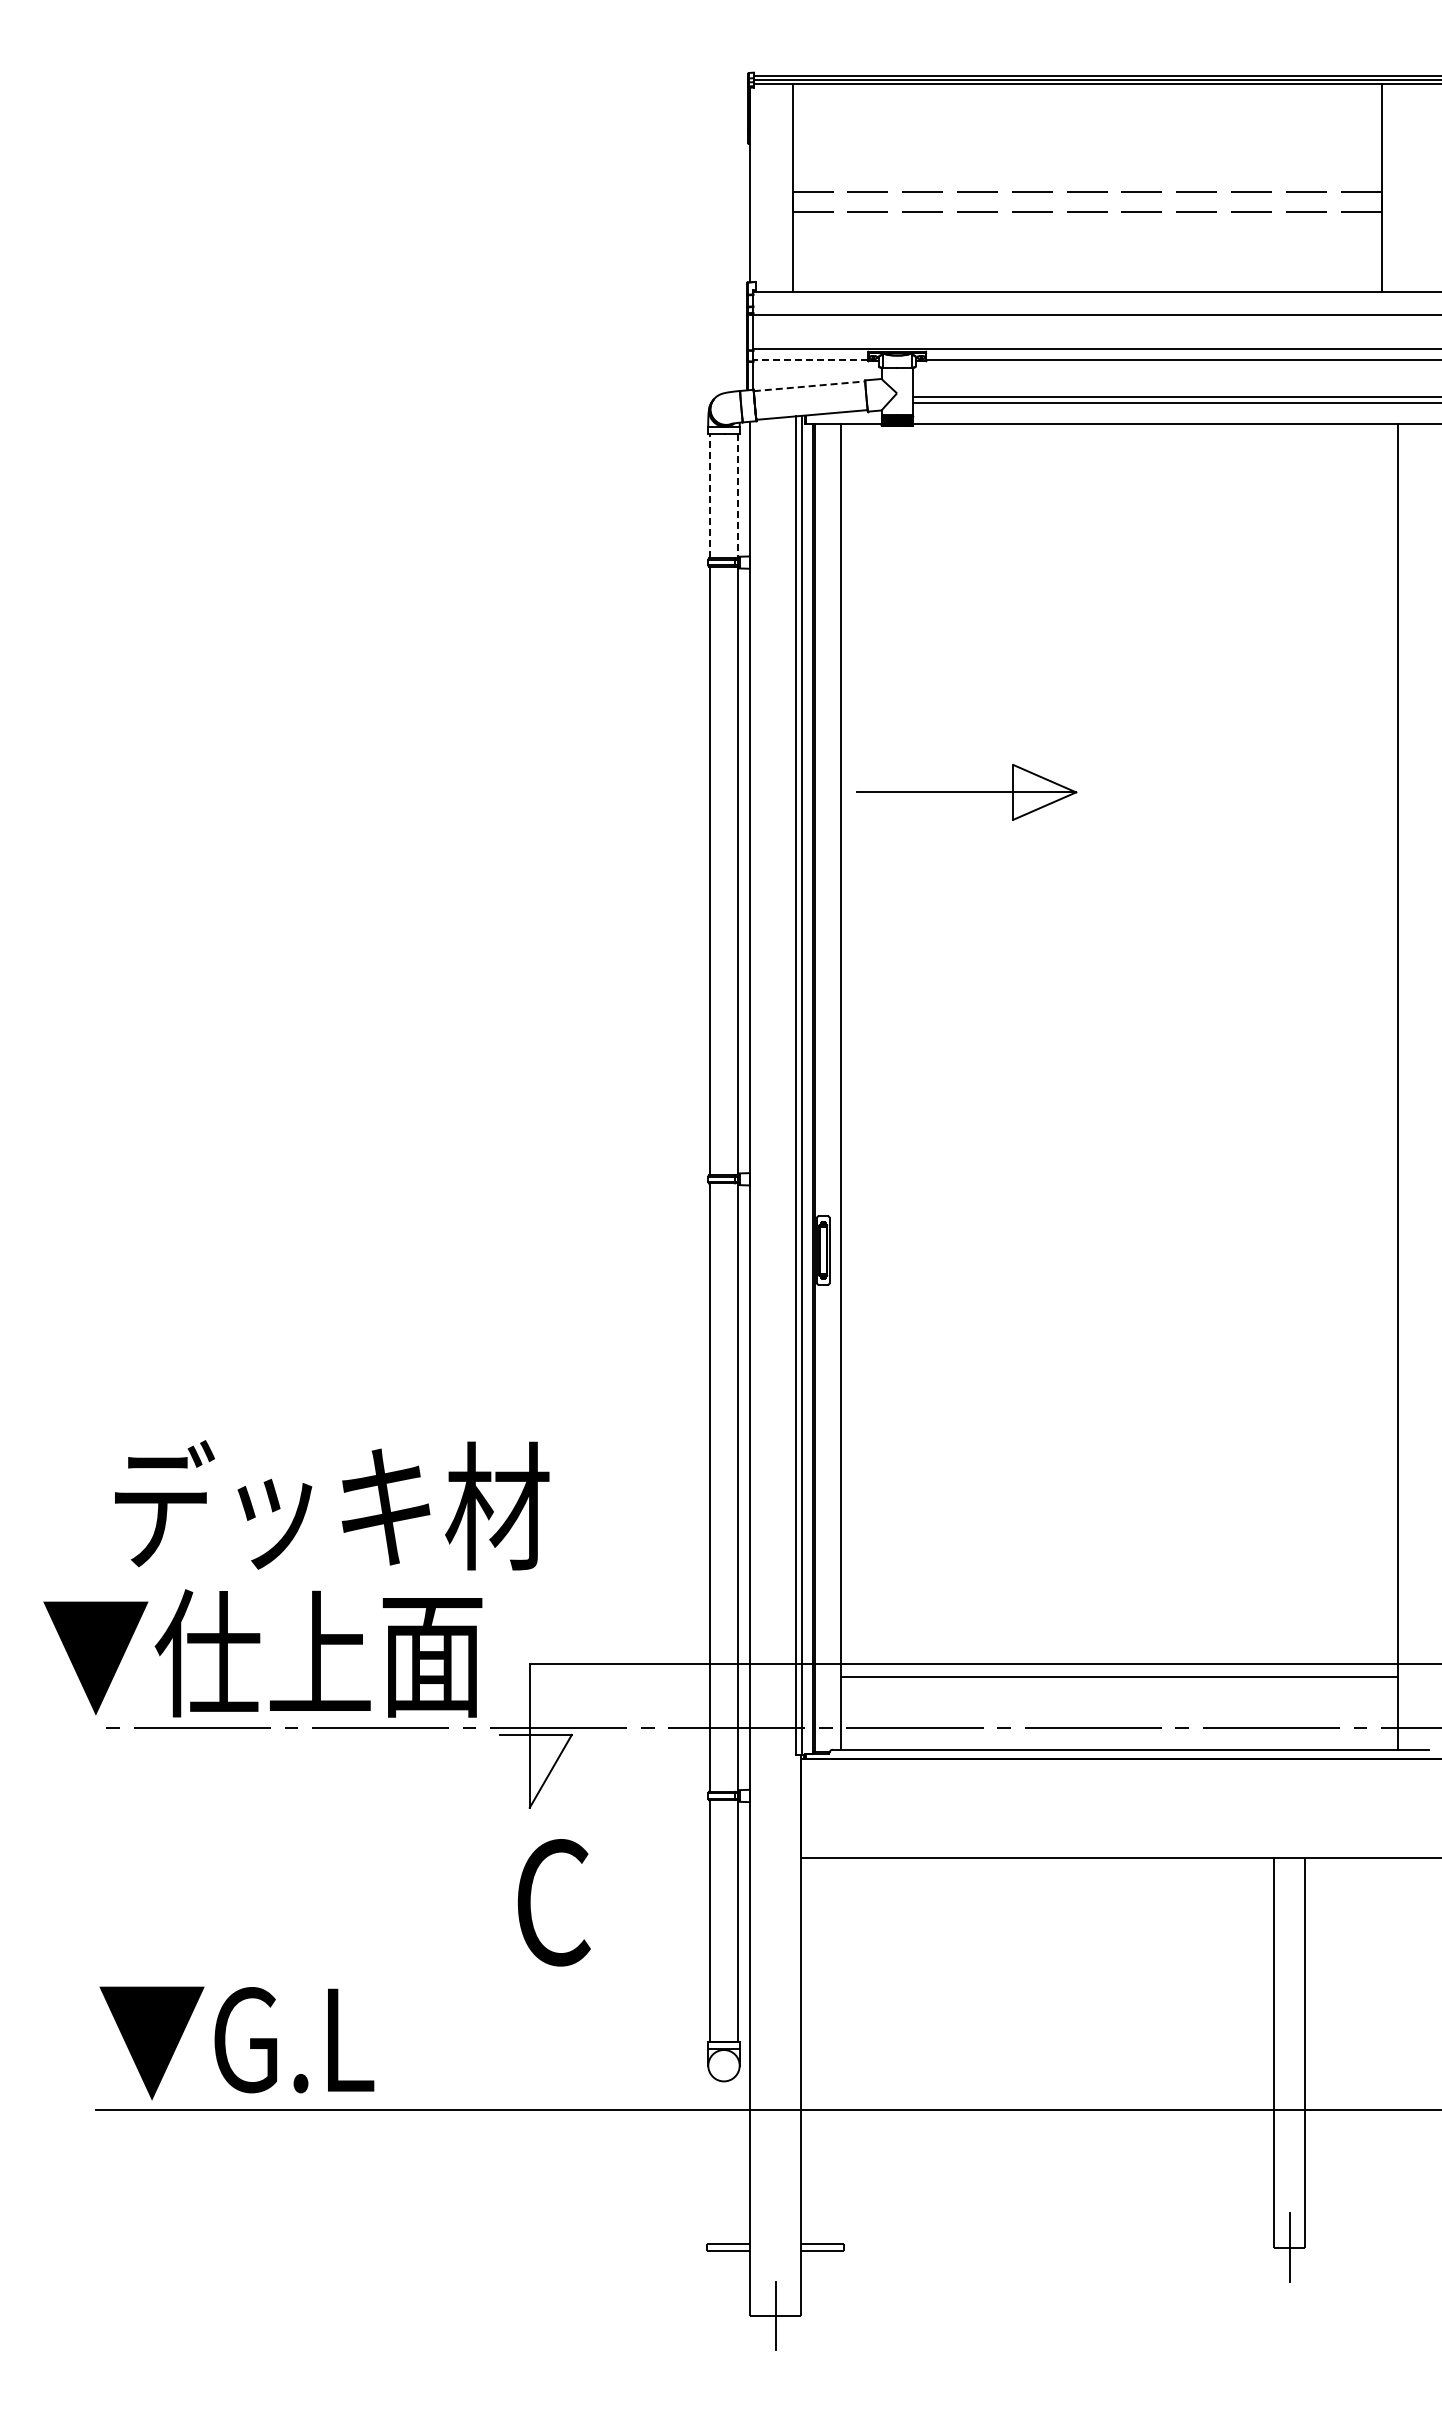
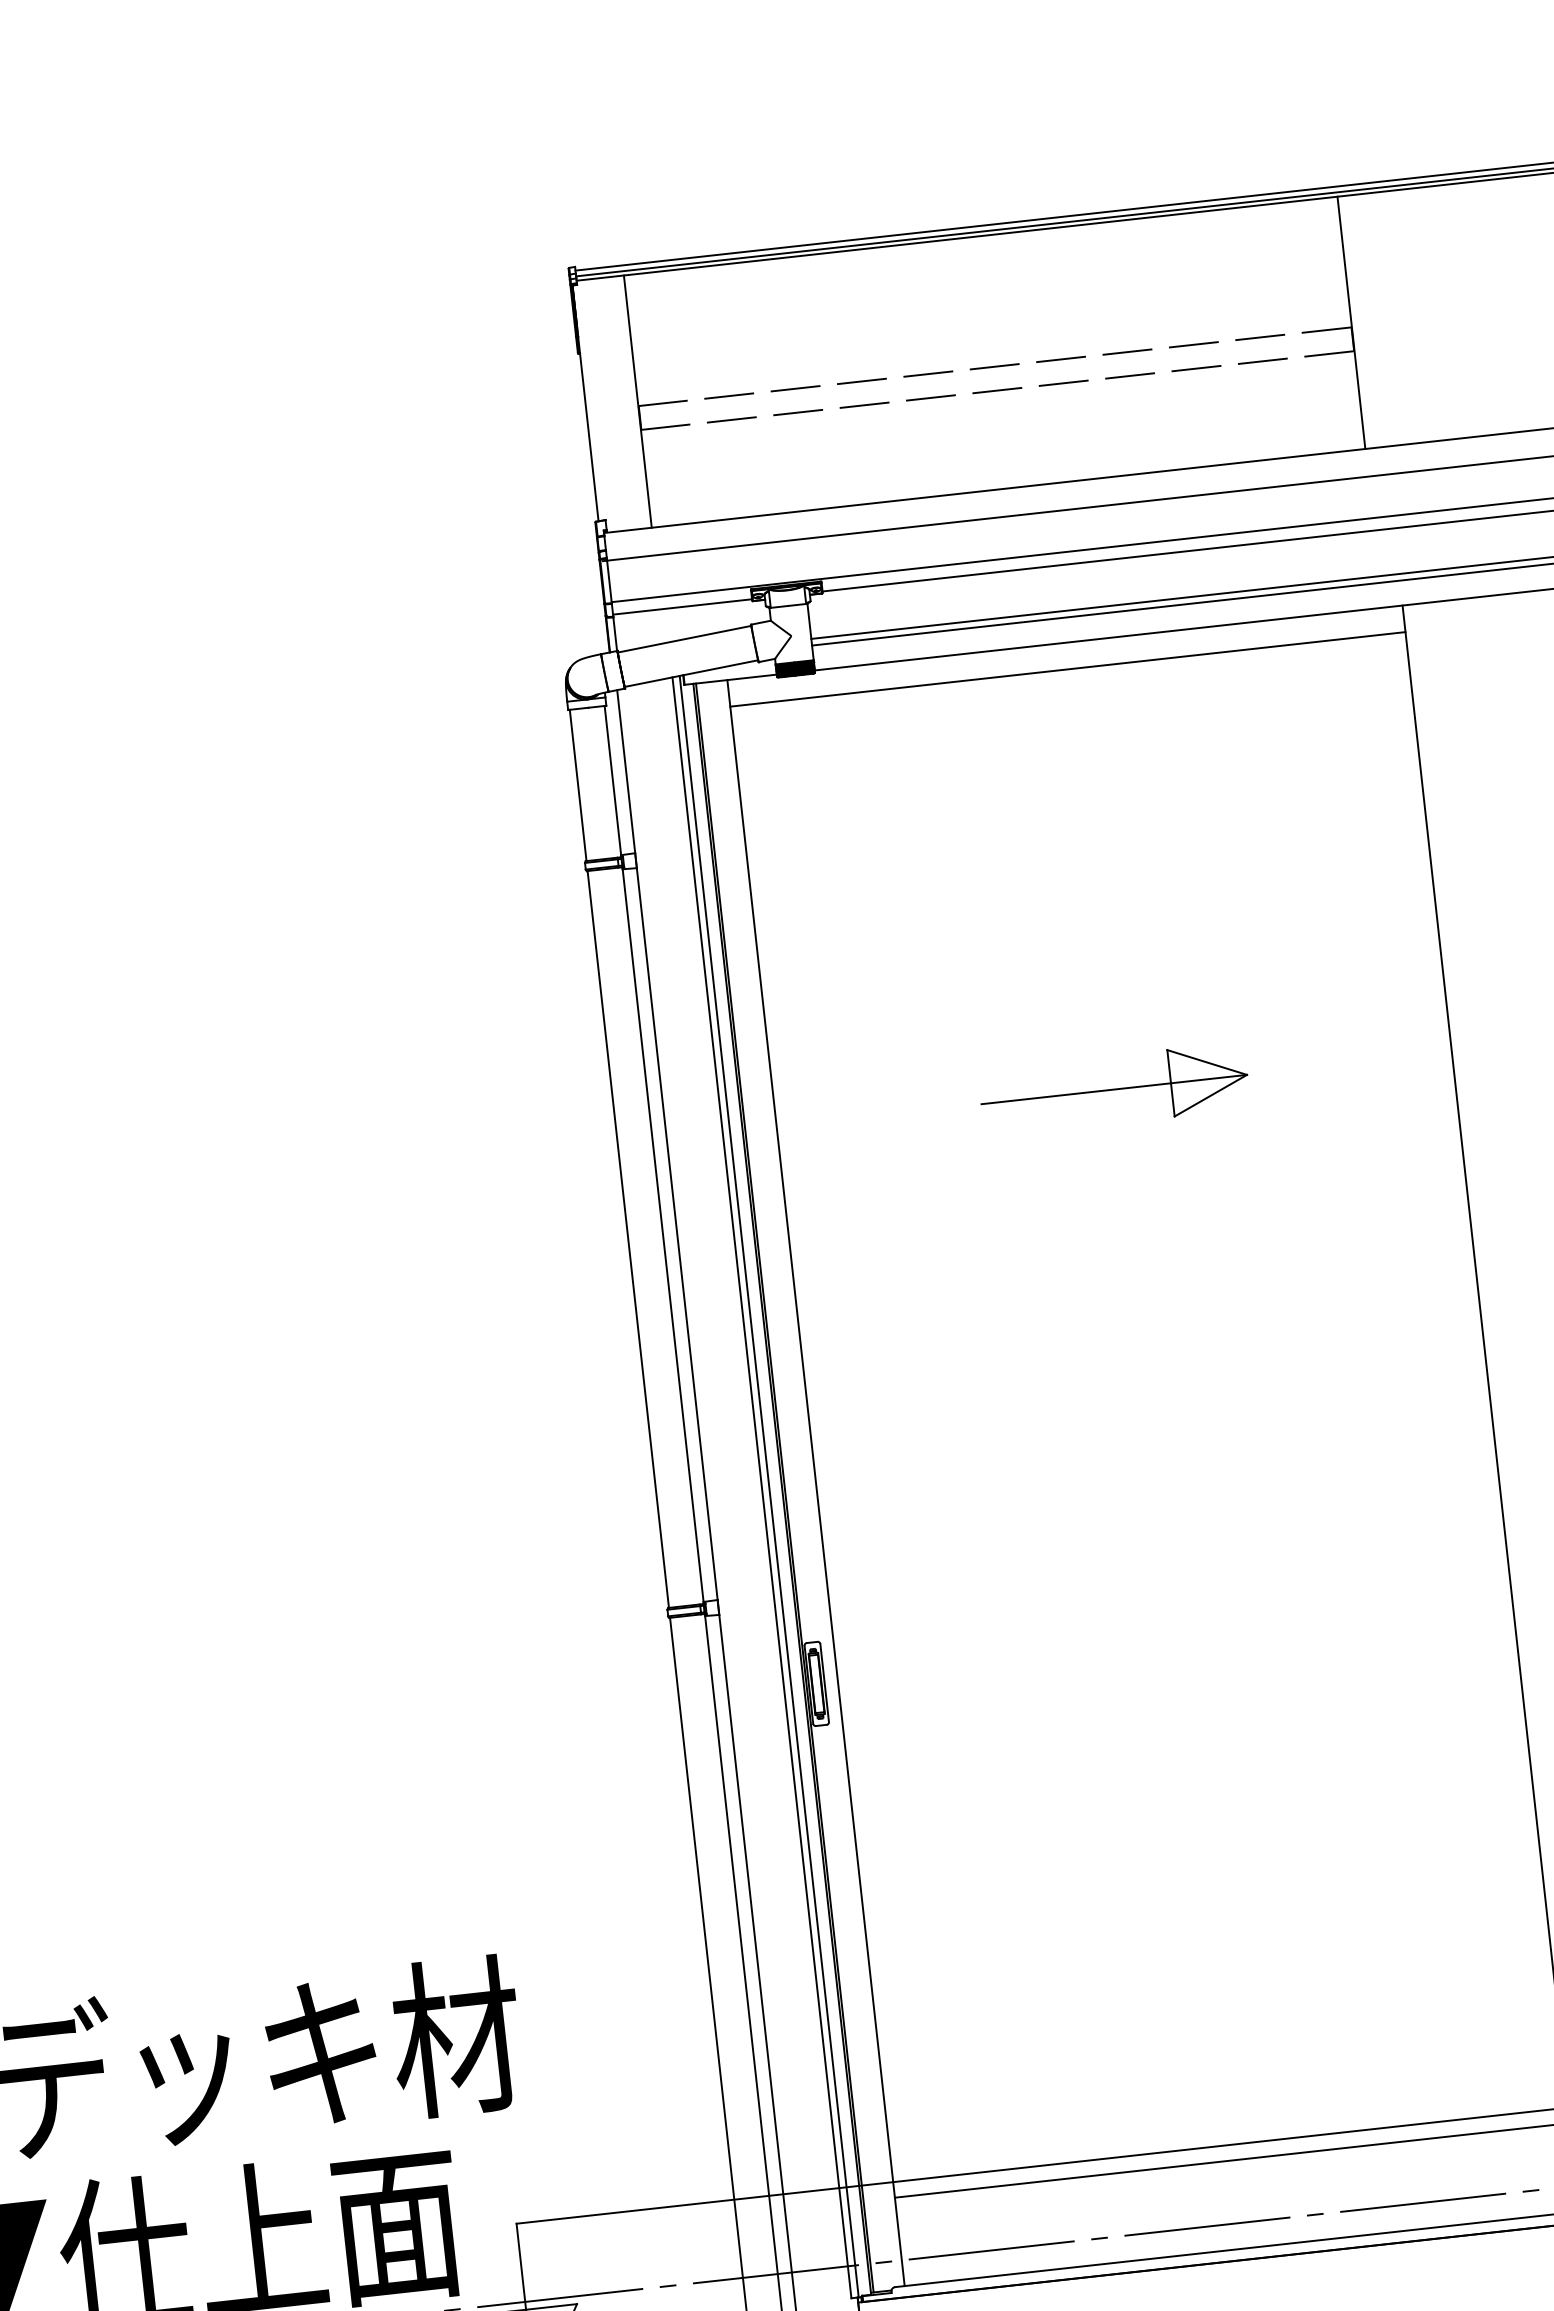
line: (810, 359) -> (682, 606), dashed -> solid
line: (809, 386) -> (684, 639), dashed -> solid
line: (1119, 445) -> (1067, 669), added
line: (709, 495) -> (578, 784), dashed -> solid
line: (738, 496) -> (613, 782), dashed -> solid
part: (966, 792) -> (1114, 1089), moved

